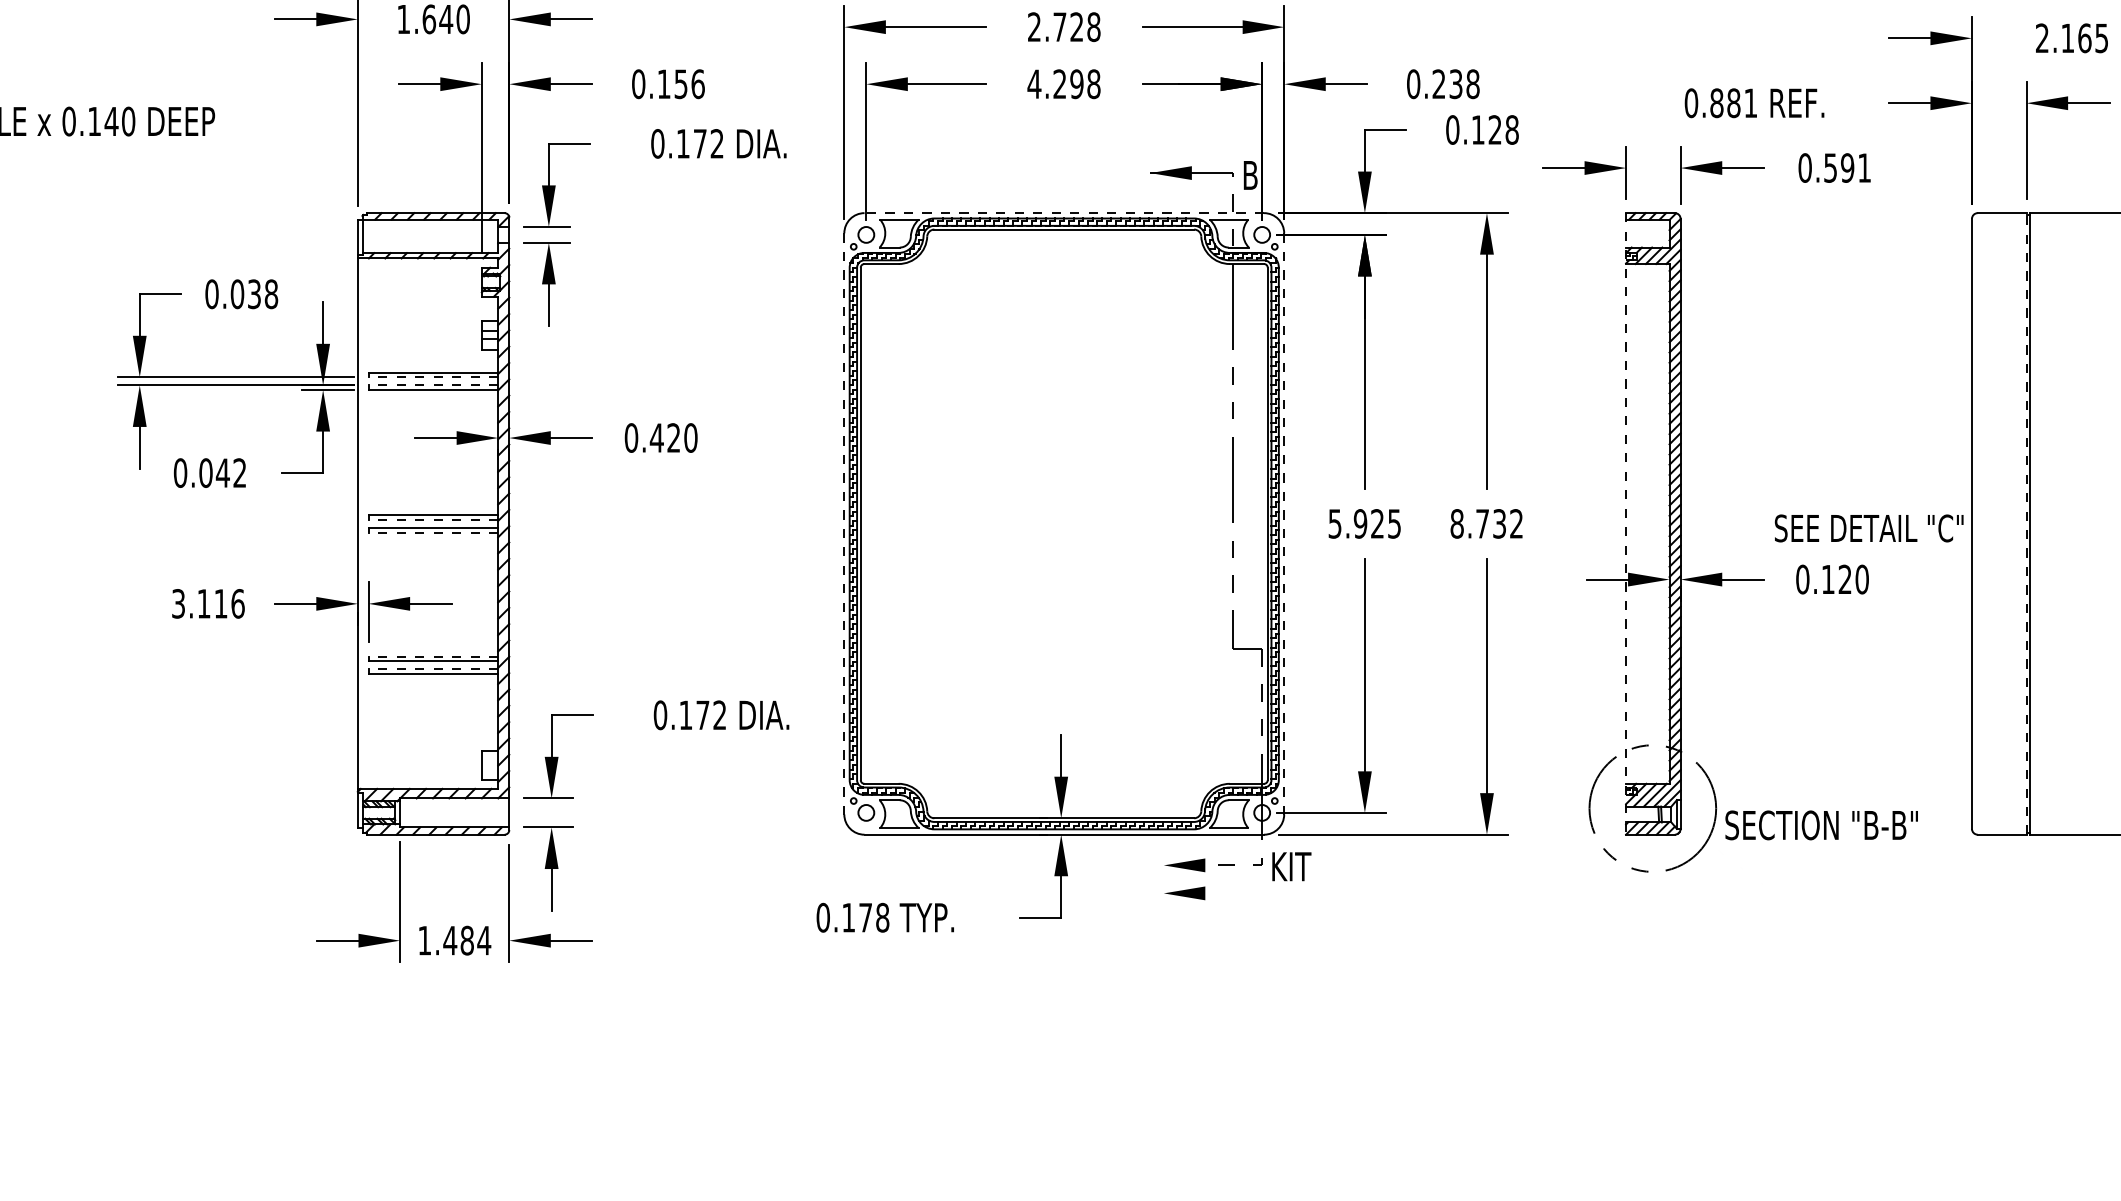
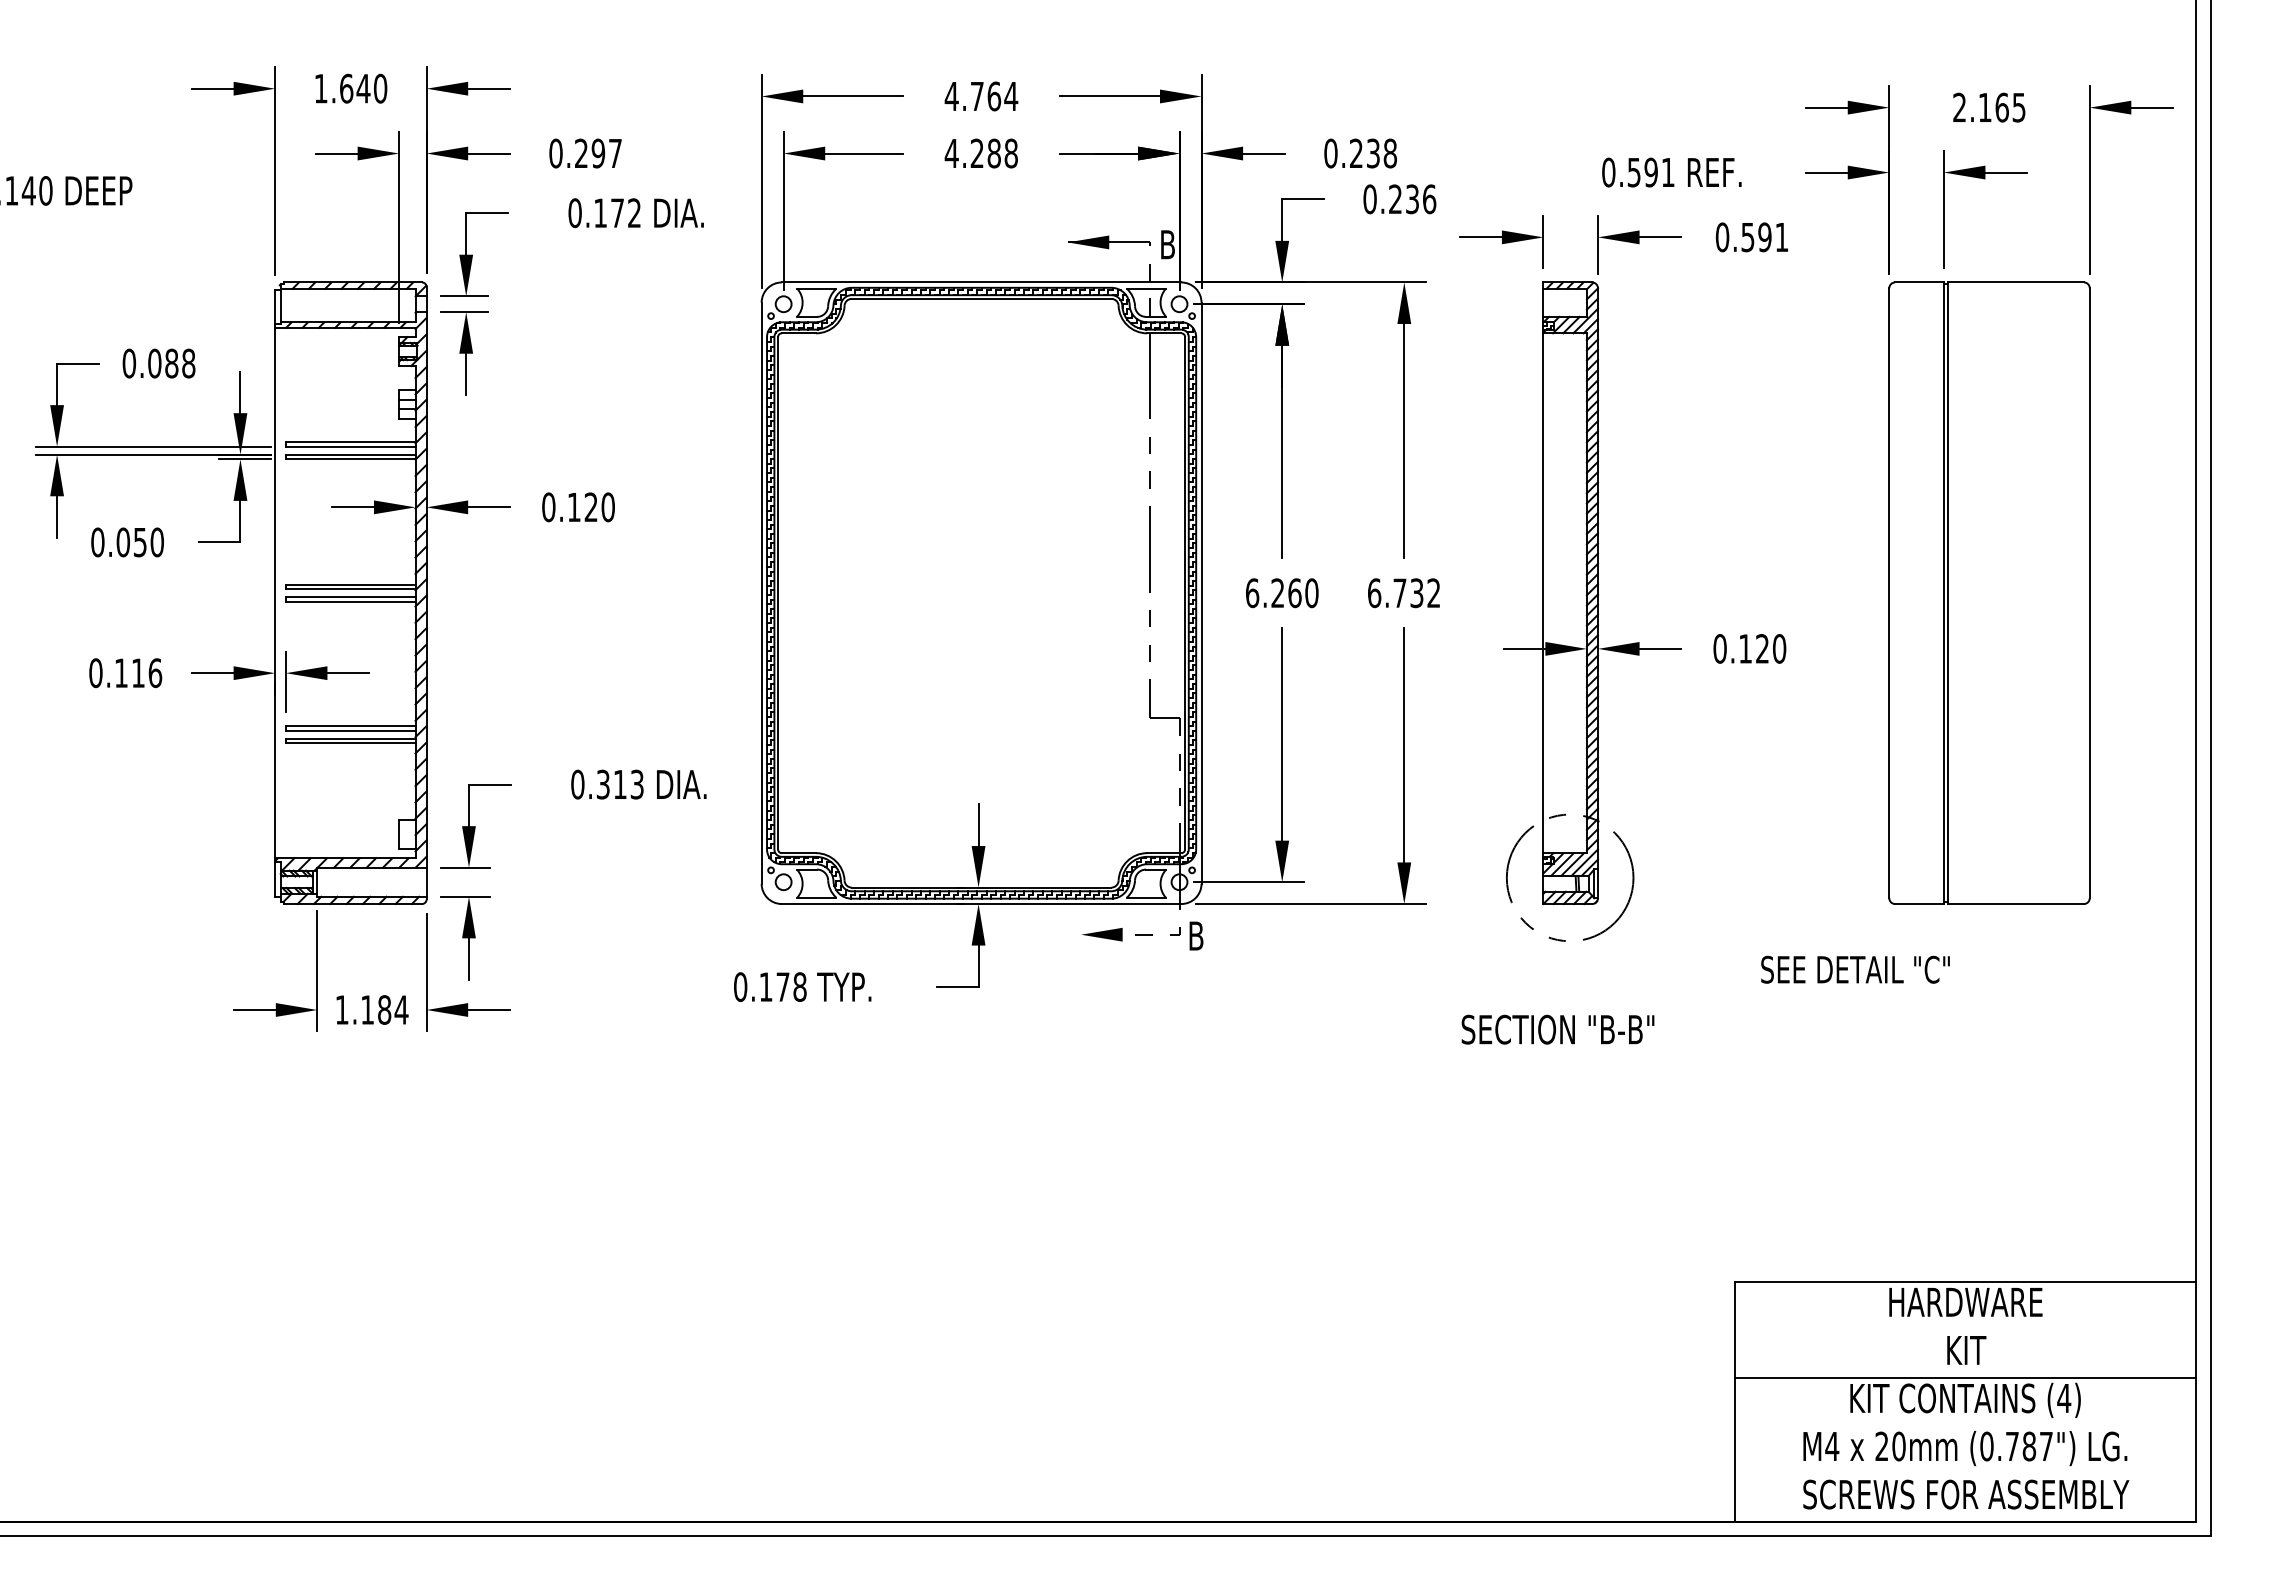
text: (1064, 27) -> (981, 96), 2.728 -> 4.764
text: (681, 84) -> (598, 153), 0.156 -> 0.297
text: (1076, 84) -> (993, 153), 4.298 -> 4.288
text: (1725, 103) -> (1642, 172), 0.881 -> 0.591
text: (1495, 130) -> (1412, 199), 0.128 -> 0.236
line: (1064, 213) -> (981, 282), dashed -> solid
text: (254, 294) -> (171, 363), 0.038 -> 0.088
line: (433, 377) -> (350, 446), dashed -> solid
line: (433, 385) -> (350, 454), dashed -> solid
text: (657, 438) -> (574, 507), 0.420 -> 0.120
text: (231, 473) -> (148, 542), 0.042 -> 0.050
line: (433, 520) -> (350, 589), dashed -> solid
text: (1457, 523) -> (1374, 592), 8.732 -> 6.732
line: (844, 524) -> (761, 593), dashed -> solid
line: (1284, 524) -> (1201, 593), dashed -> solid
text: (1365, 524) -> (1282, 593), 5.925 -> 6.260
line: (1626, 524) -> (1543, 593), dashed -> solid
line: (2026, 524) -> (1943, 593), dashed -> solid
text: (1869, 528) -> (1855, 969), moved
line: (433, 532) -> (350, 601), dashed -> solid
text: (178, 604) -> (95, 673), 3.116 -> 0.116
line: (433, 657) -> (350, 726), dashed -> solid
line: (433, 669) -> (350, 738), dashed -> solid
text: (702, 715) -> (619, 784), 0.172 -> 0.313
text: (1821, 825) -> (1557, 1029), moved
text: (1293, 866) -> (1210, 935), KIT -> B
part: (1184, 893) -> (1101, 962), removed
text: (450, 940) -> (367, 1009), 1.484 -> 1.184

